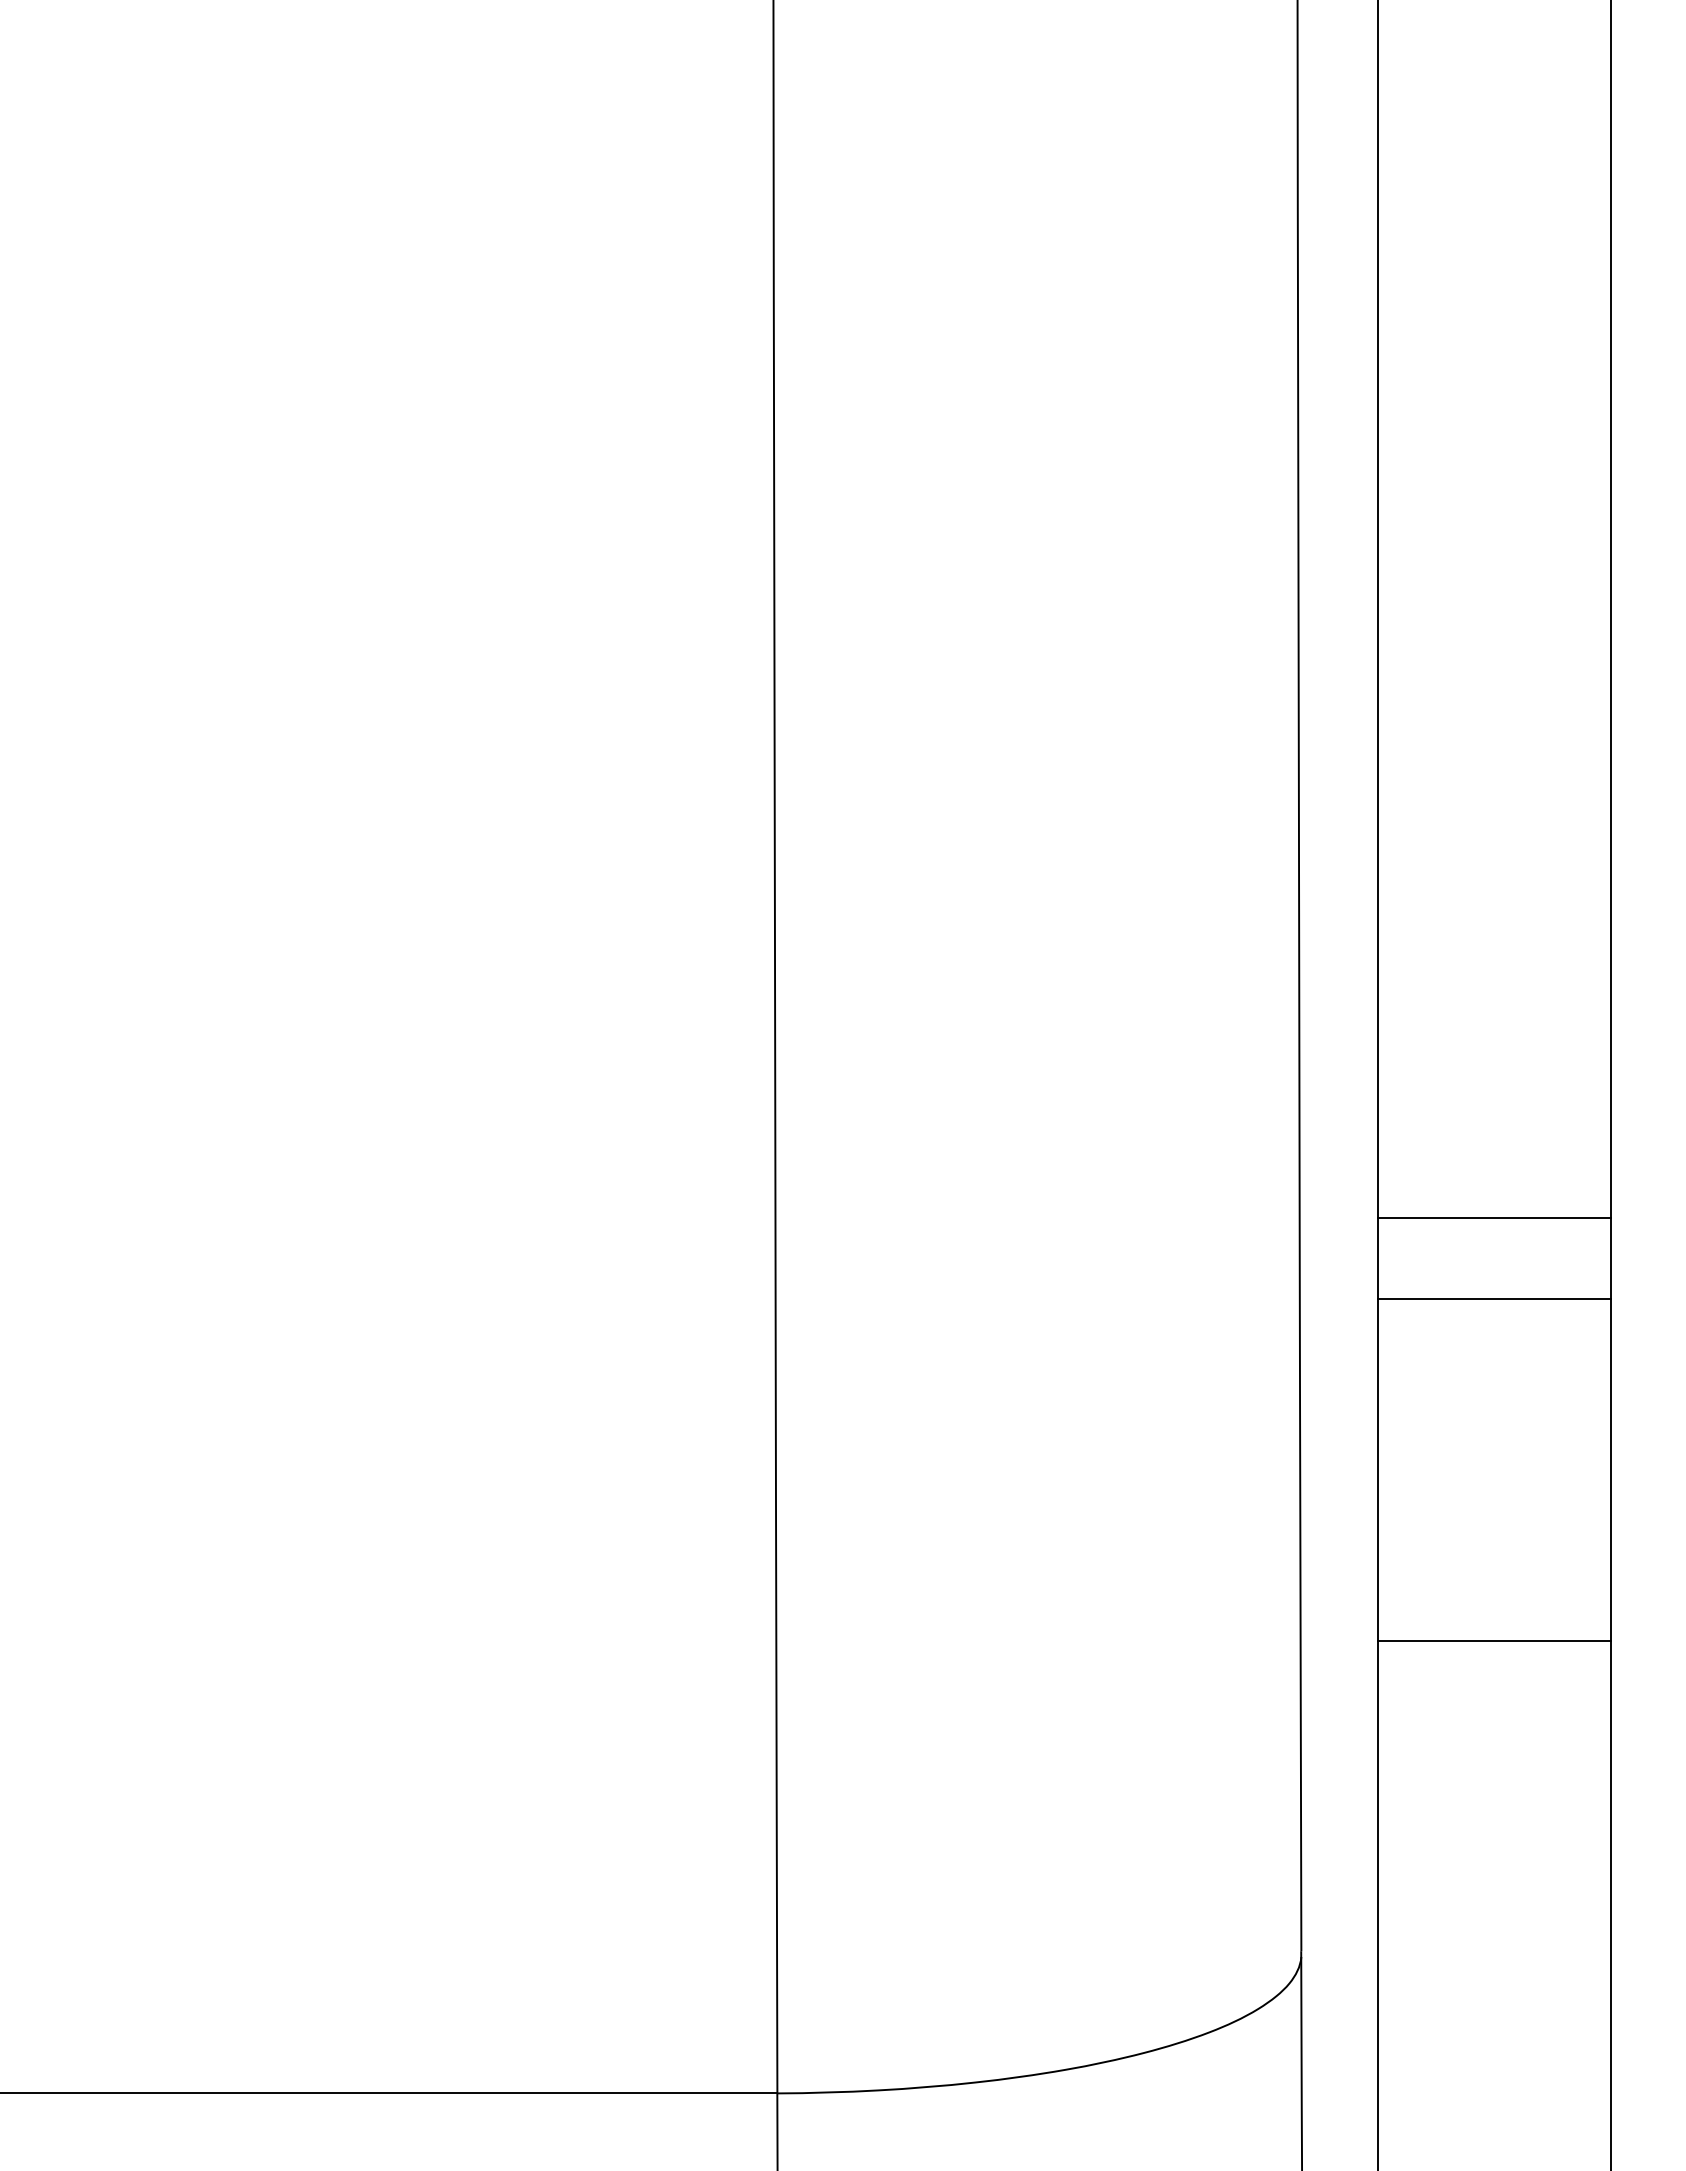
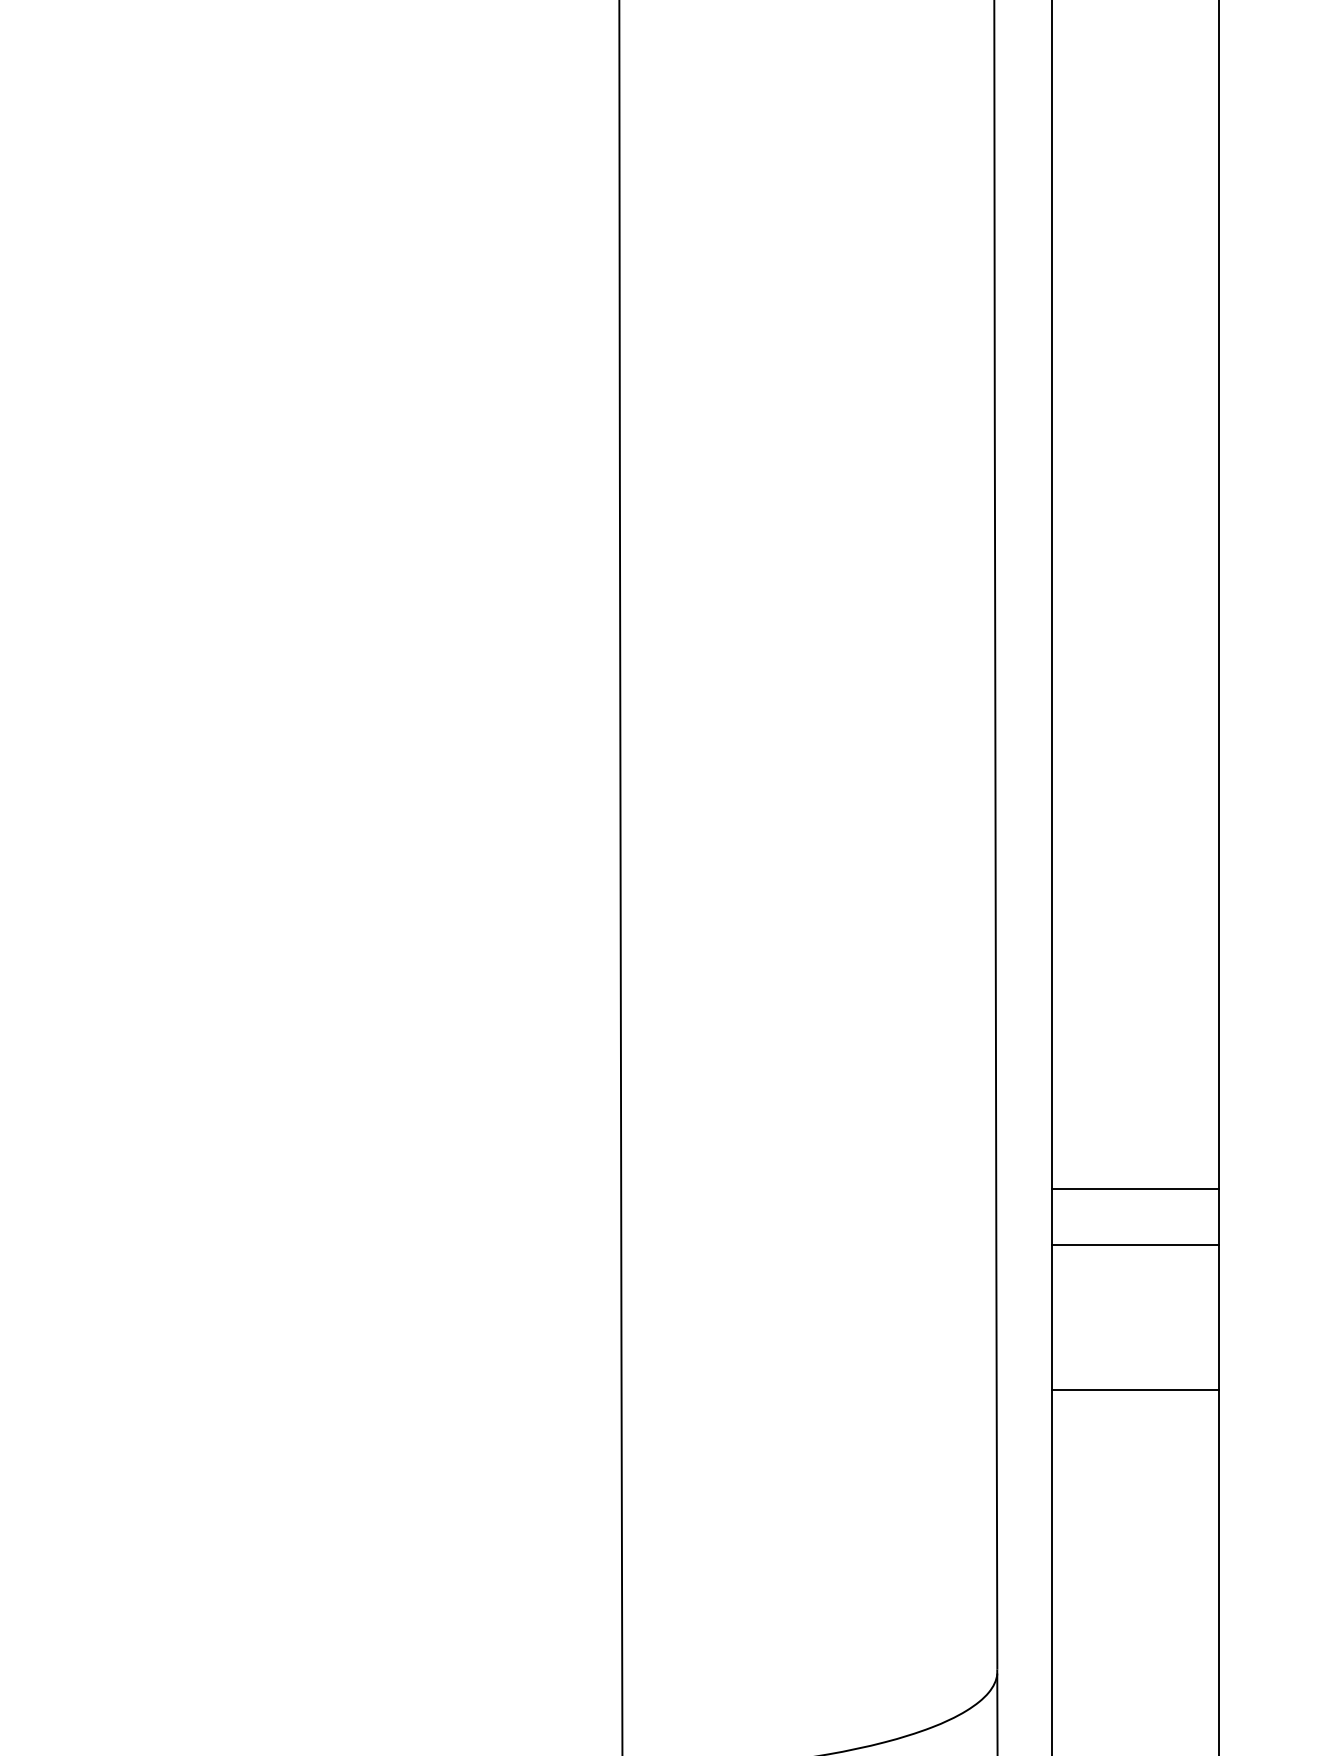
line: (1494, 1217) -> (1135, 1188), moved
line: (1494, 1298) -> (1135, 1244), moved
line: (1494, 1640) -> (1135, 1389), moved

